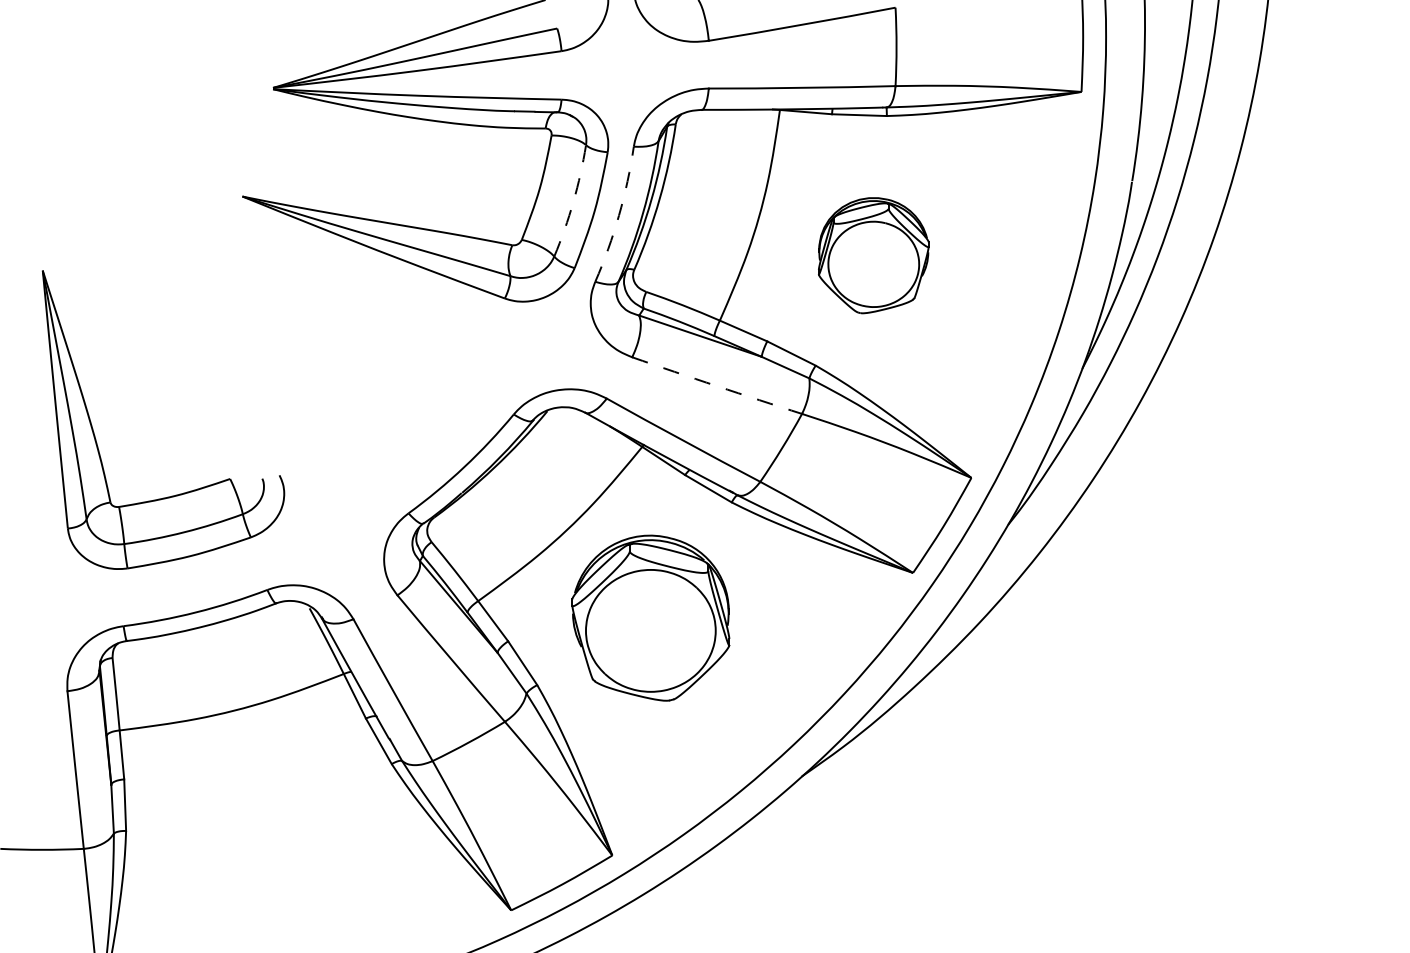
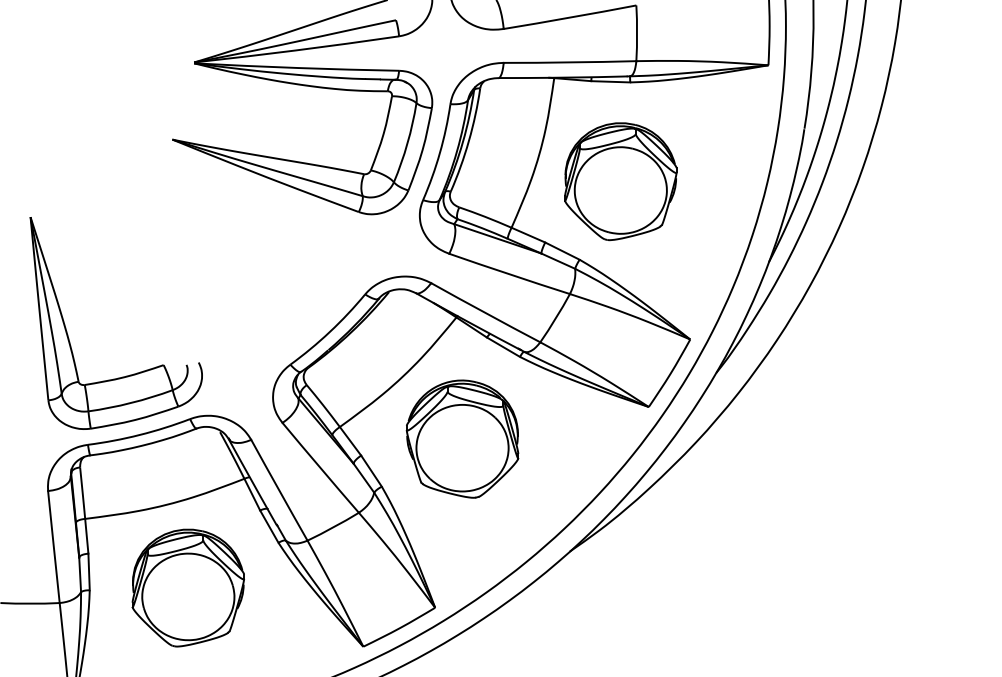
arc: (573, 201) -> (407, 143), dashed -> solid
arc: (619, 215) -> (440, 153), dashed -> solid
part: (873, 255) -> (620, 181), size x1.43
arc: (716, 386) -> (509, 274), dashed -> solid
part: (95, 435) -> (68, 334), moved
part: (264, 827) -> (188, 587), added

